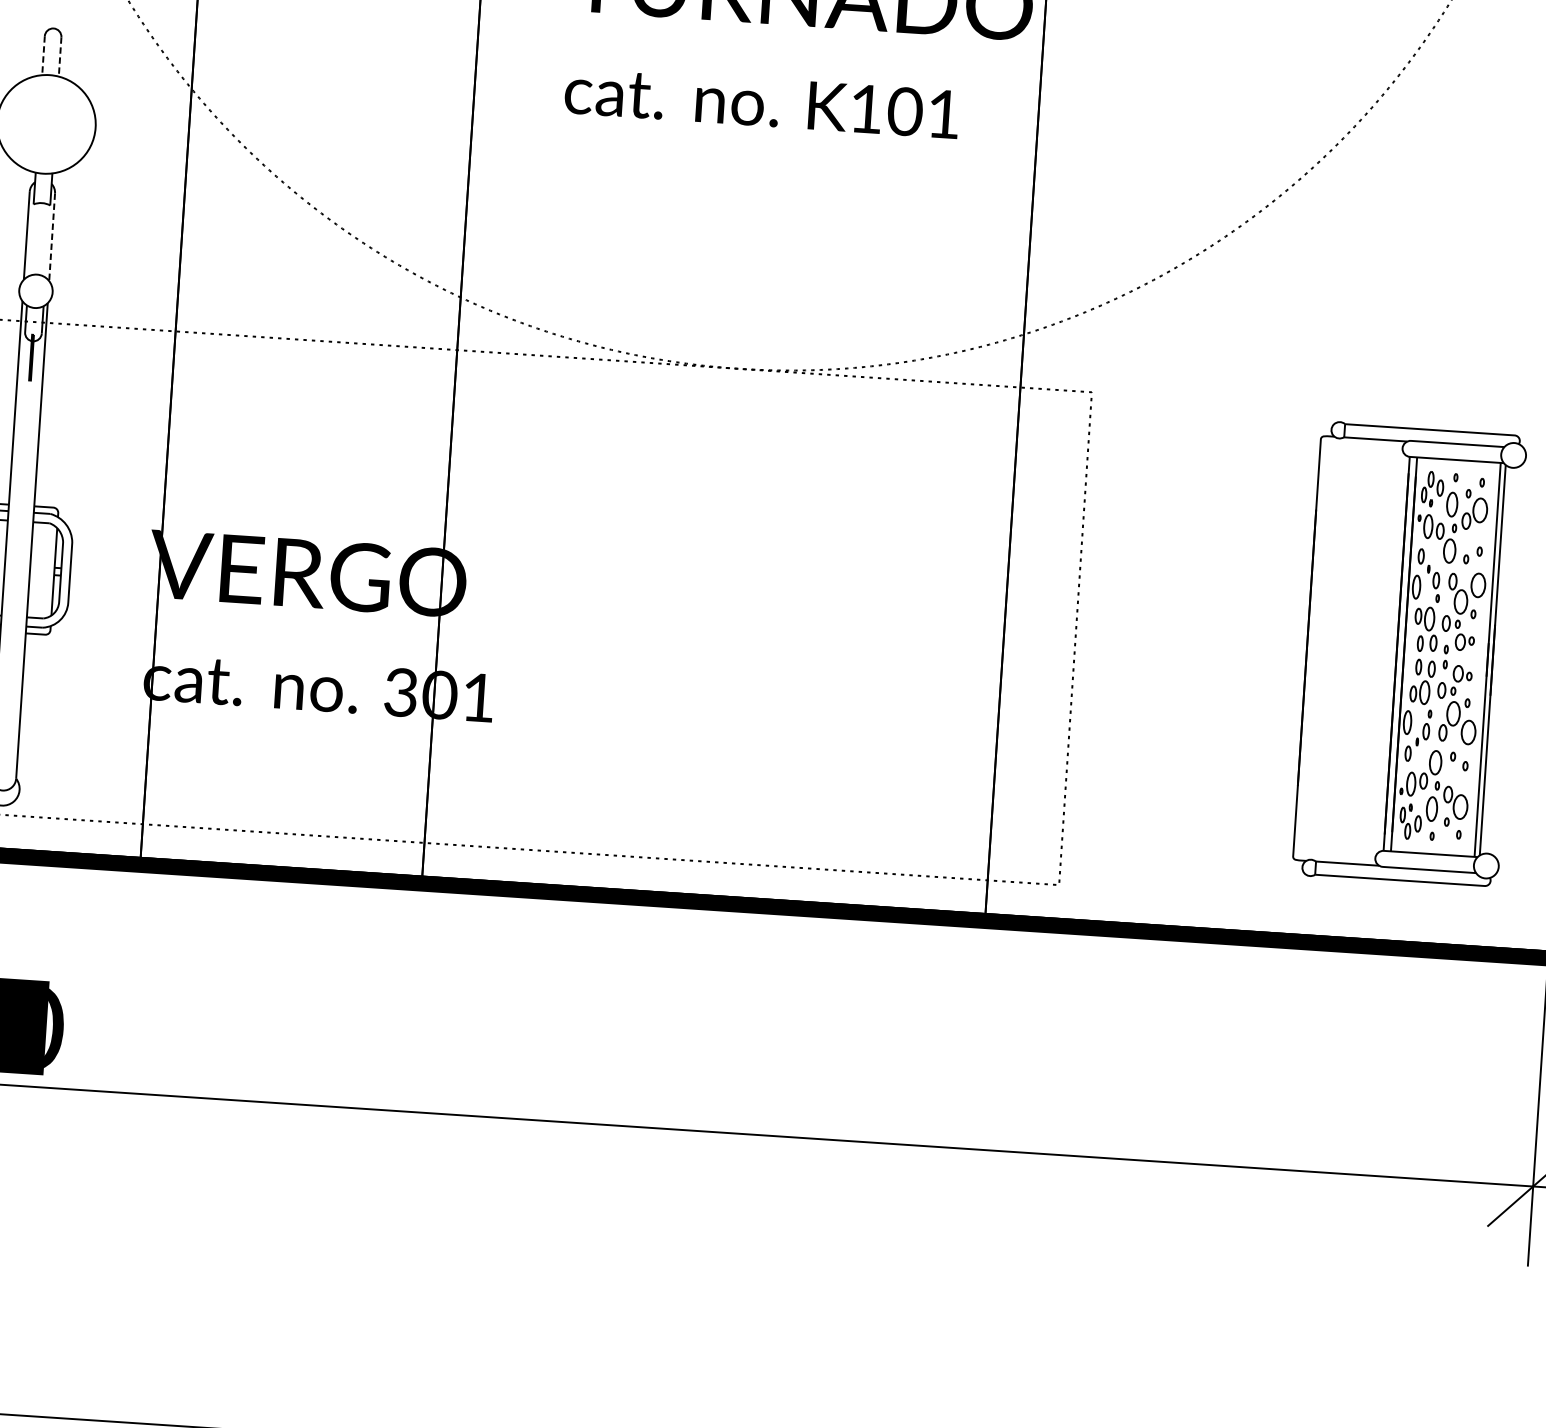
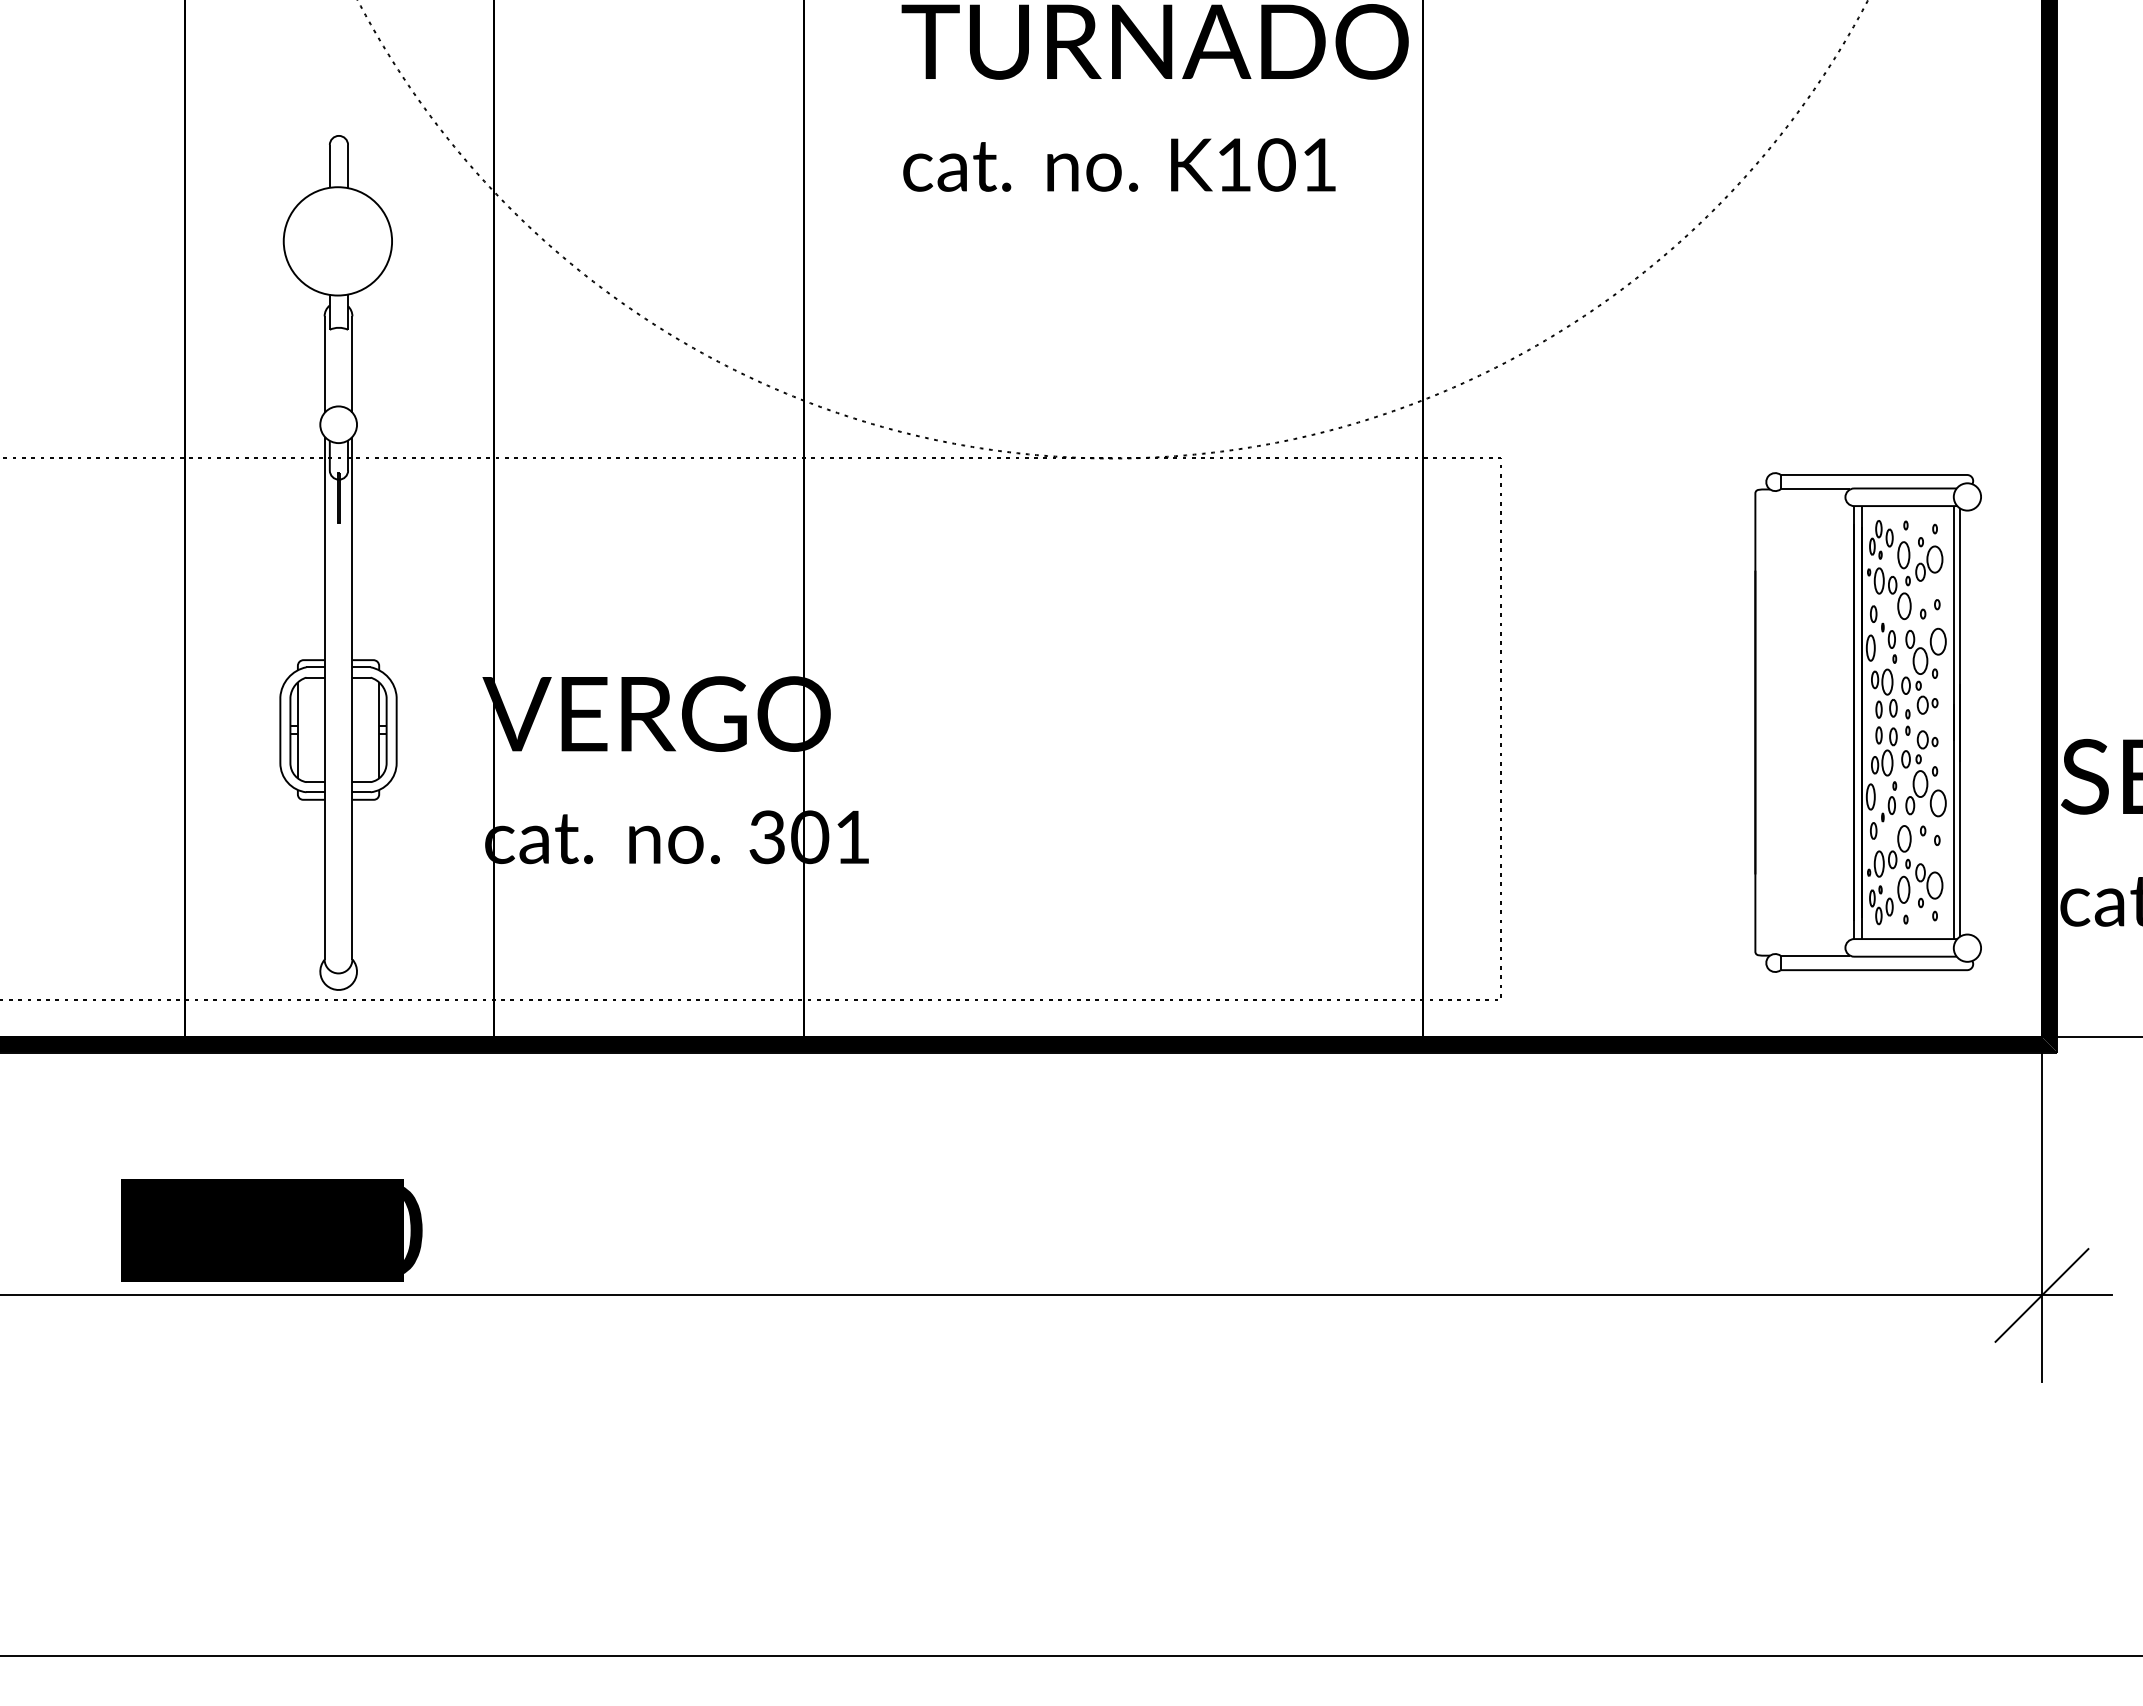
line: (43, 55) -> (329, 166), dashed -> solid
line: (60, 56) -> (348, 166), dashed -> solid
line: (52, 238) -> (352, 365), dashed -> solid

